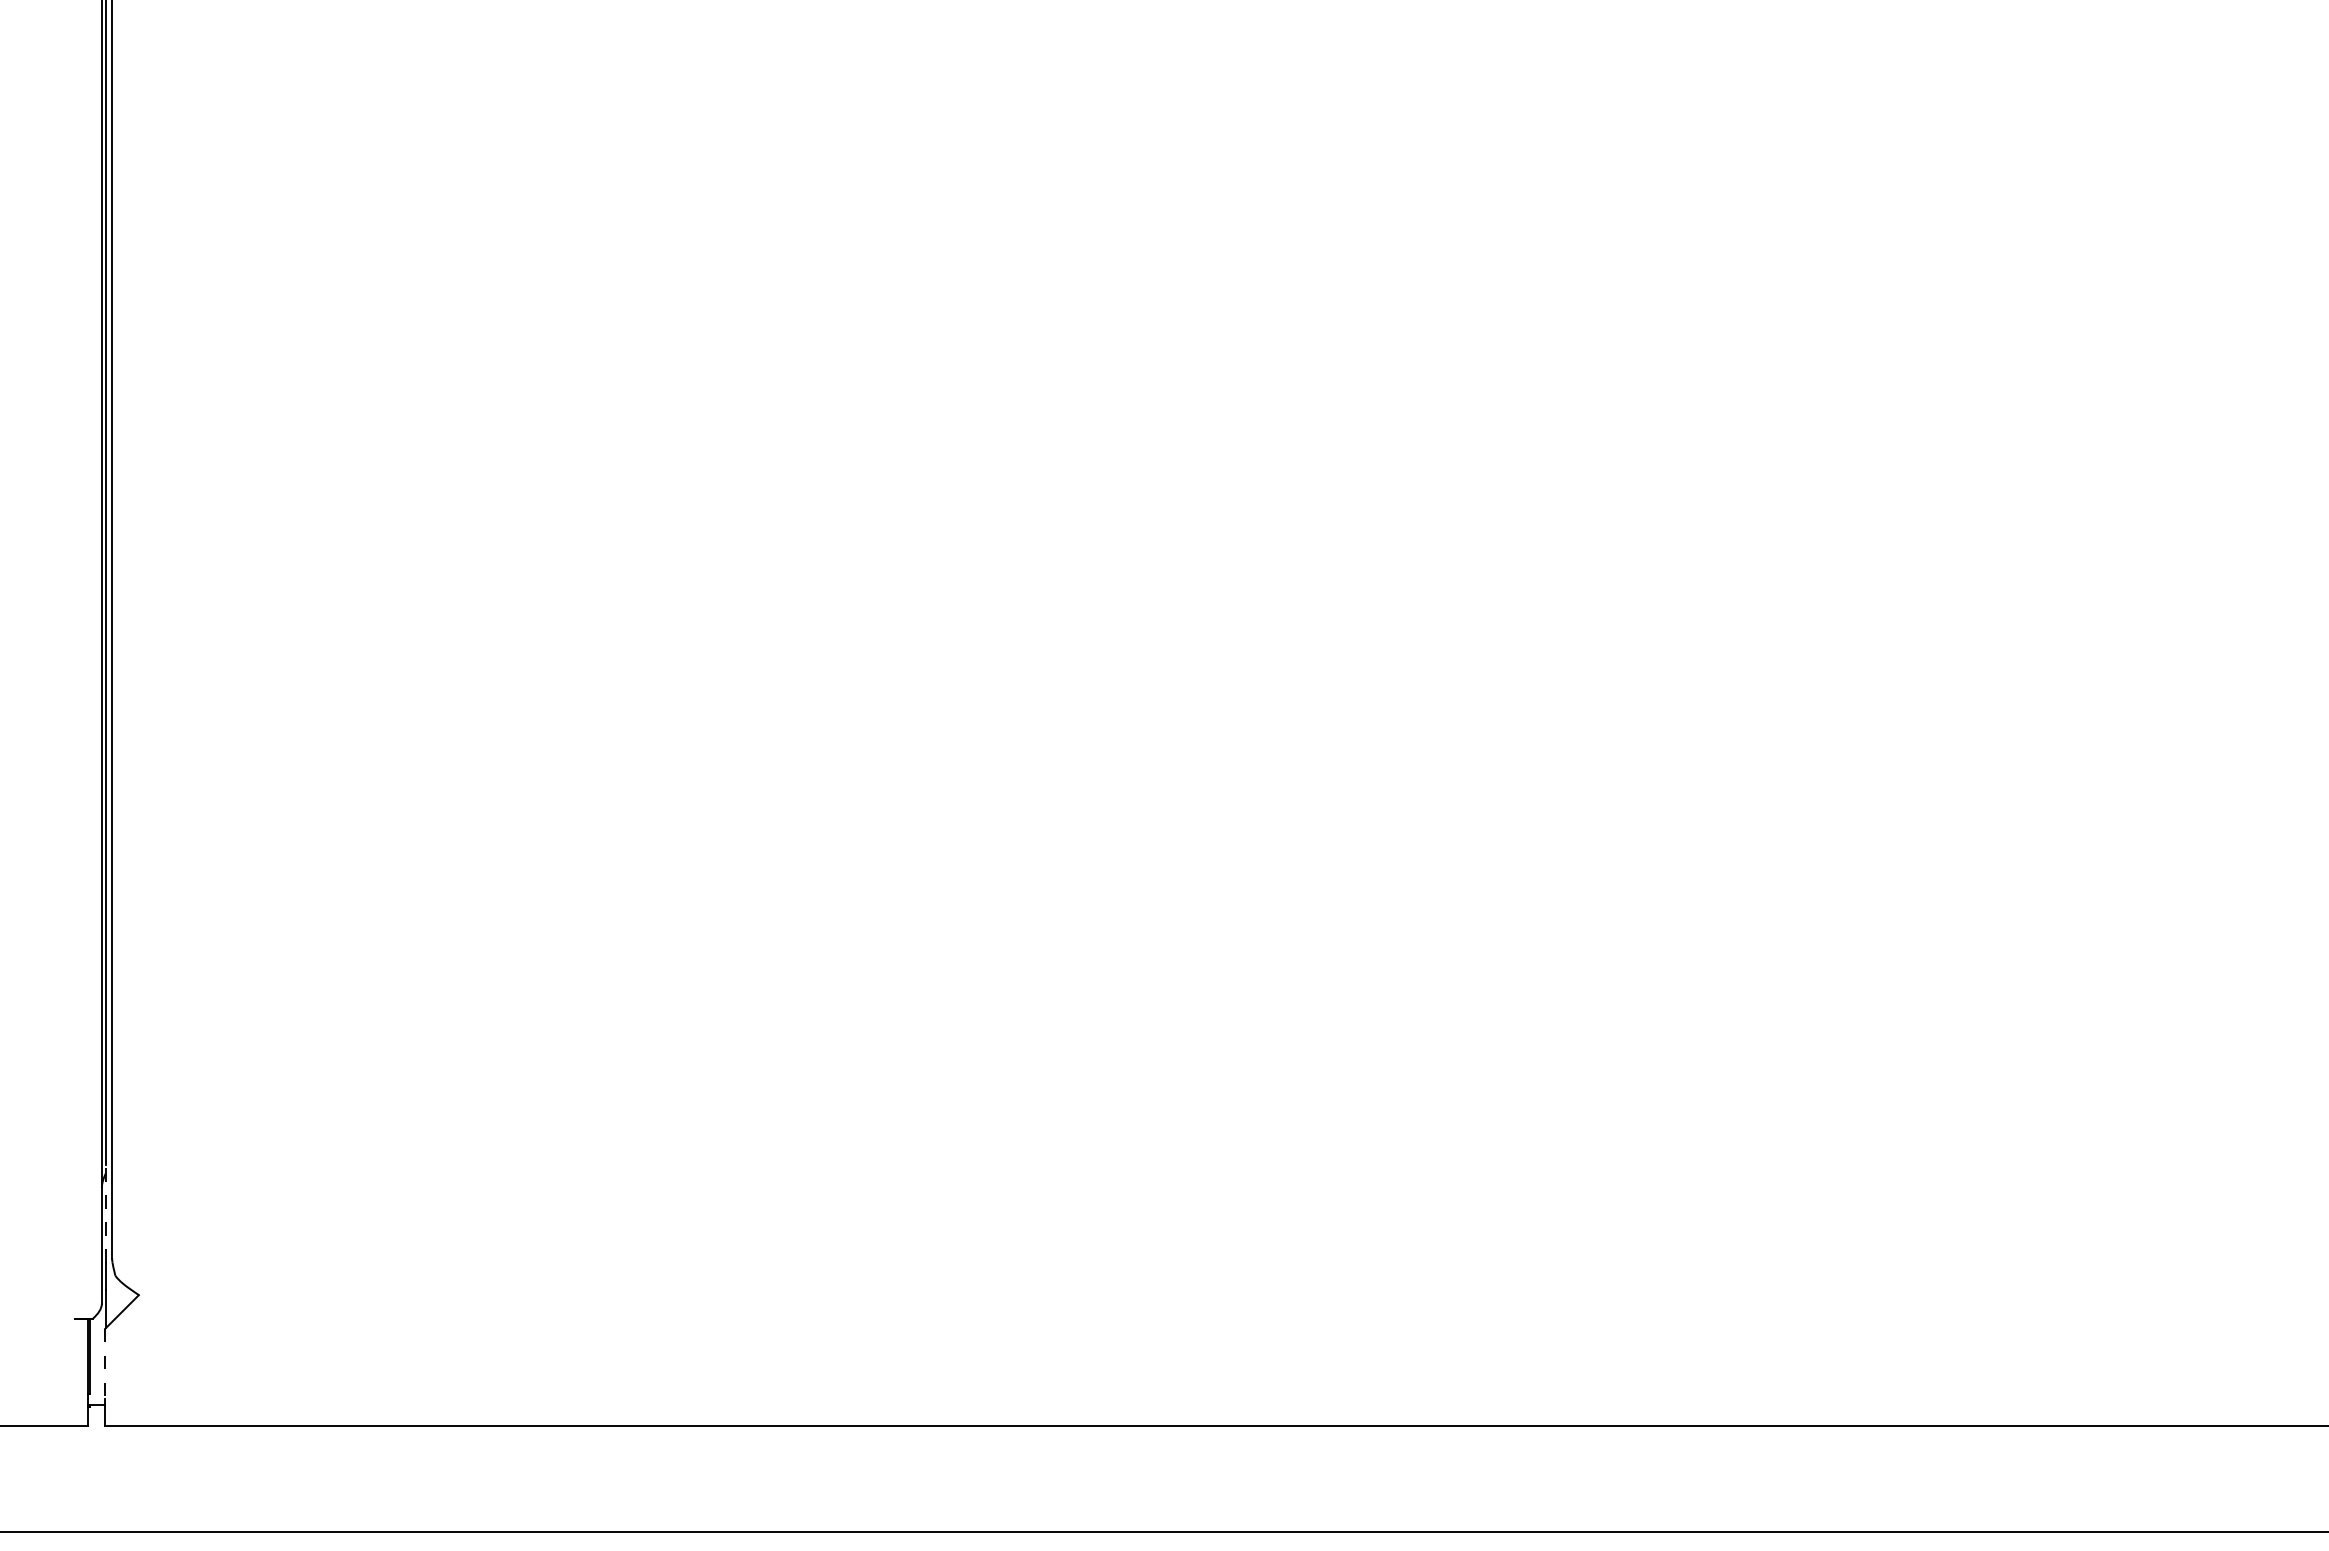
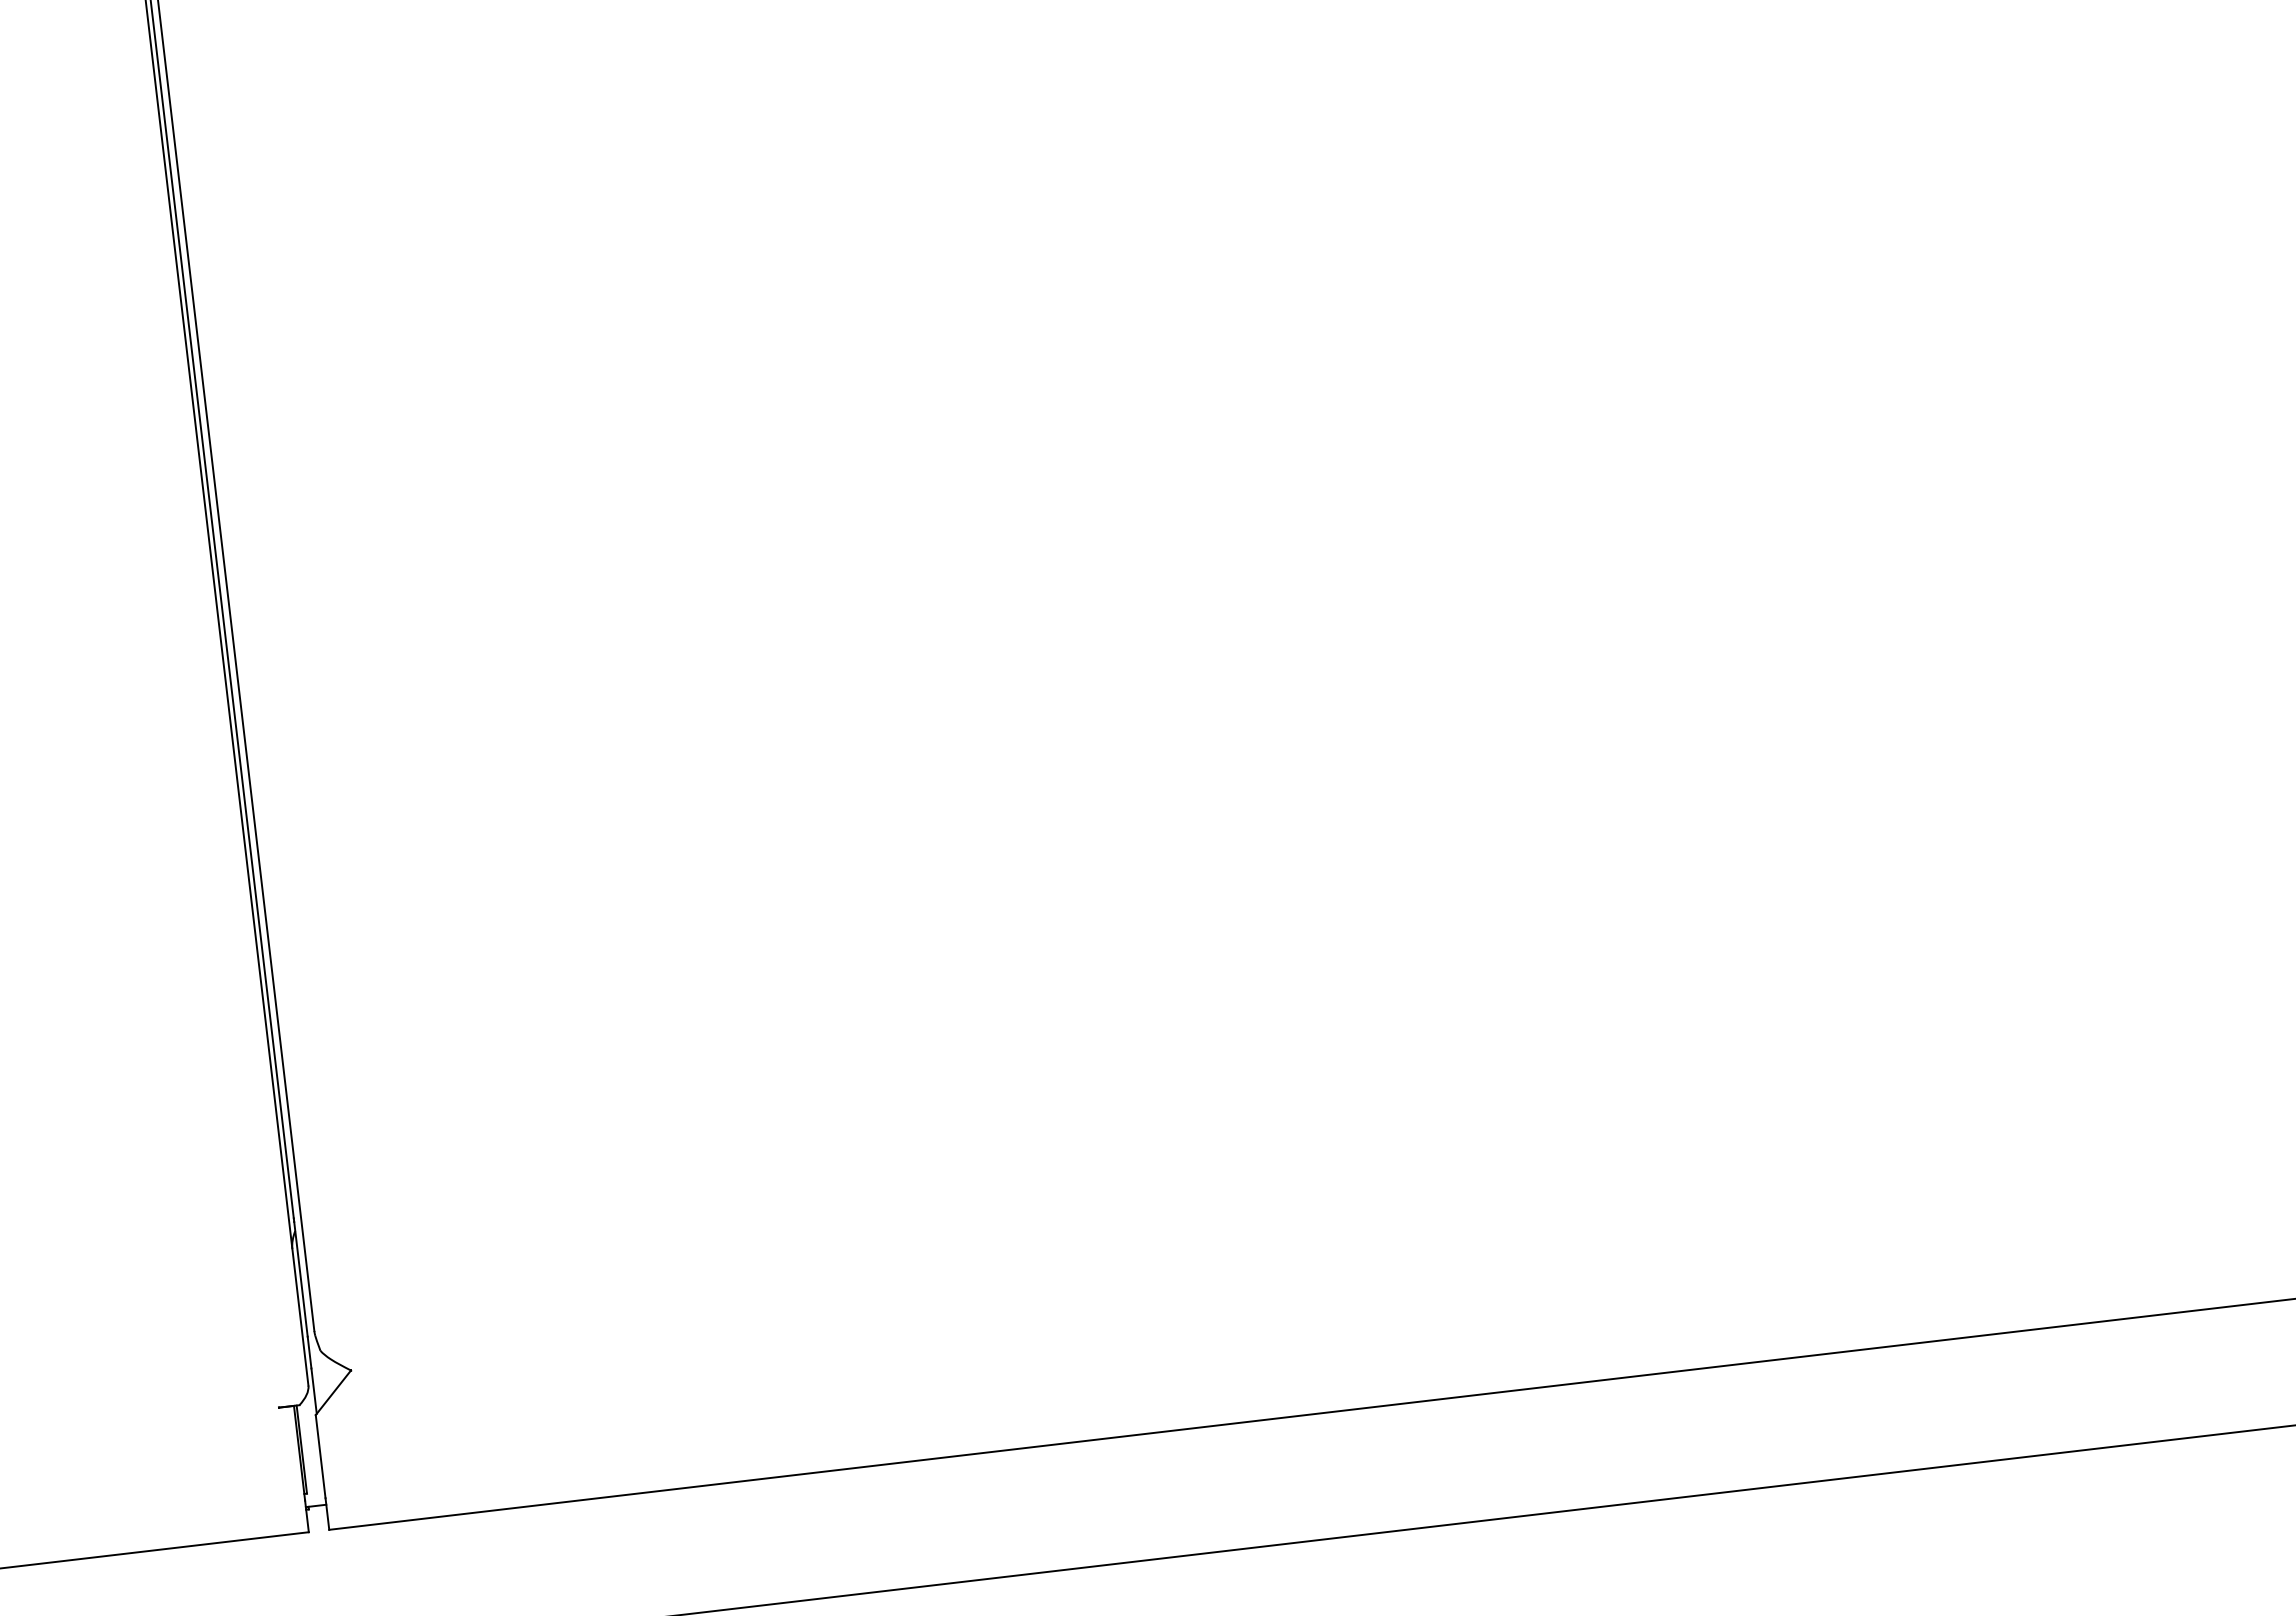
line: (106, 1214) -> (301, 1279), dashed -> solid
line: (105, 1364) -> (321, 1457), dashed -> solid

